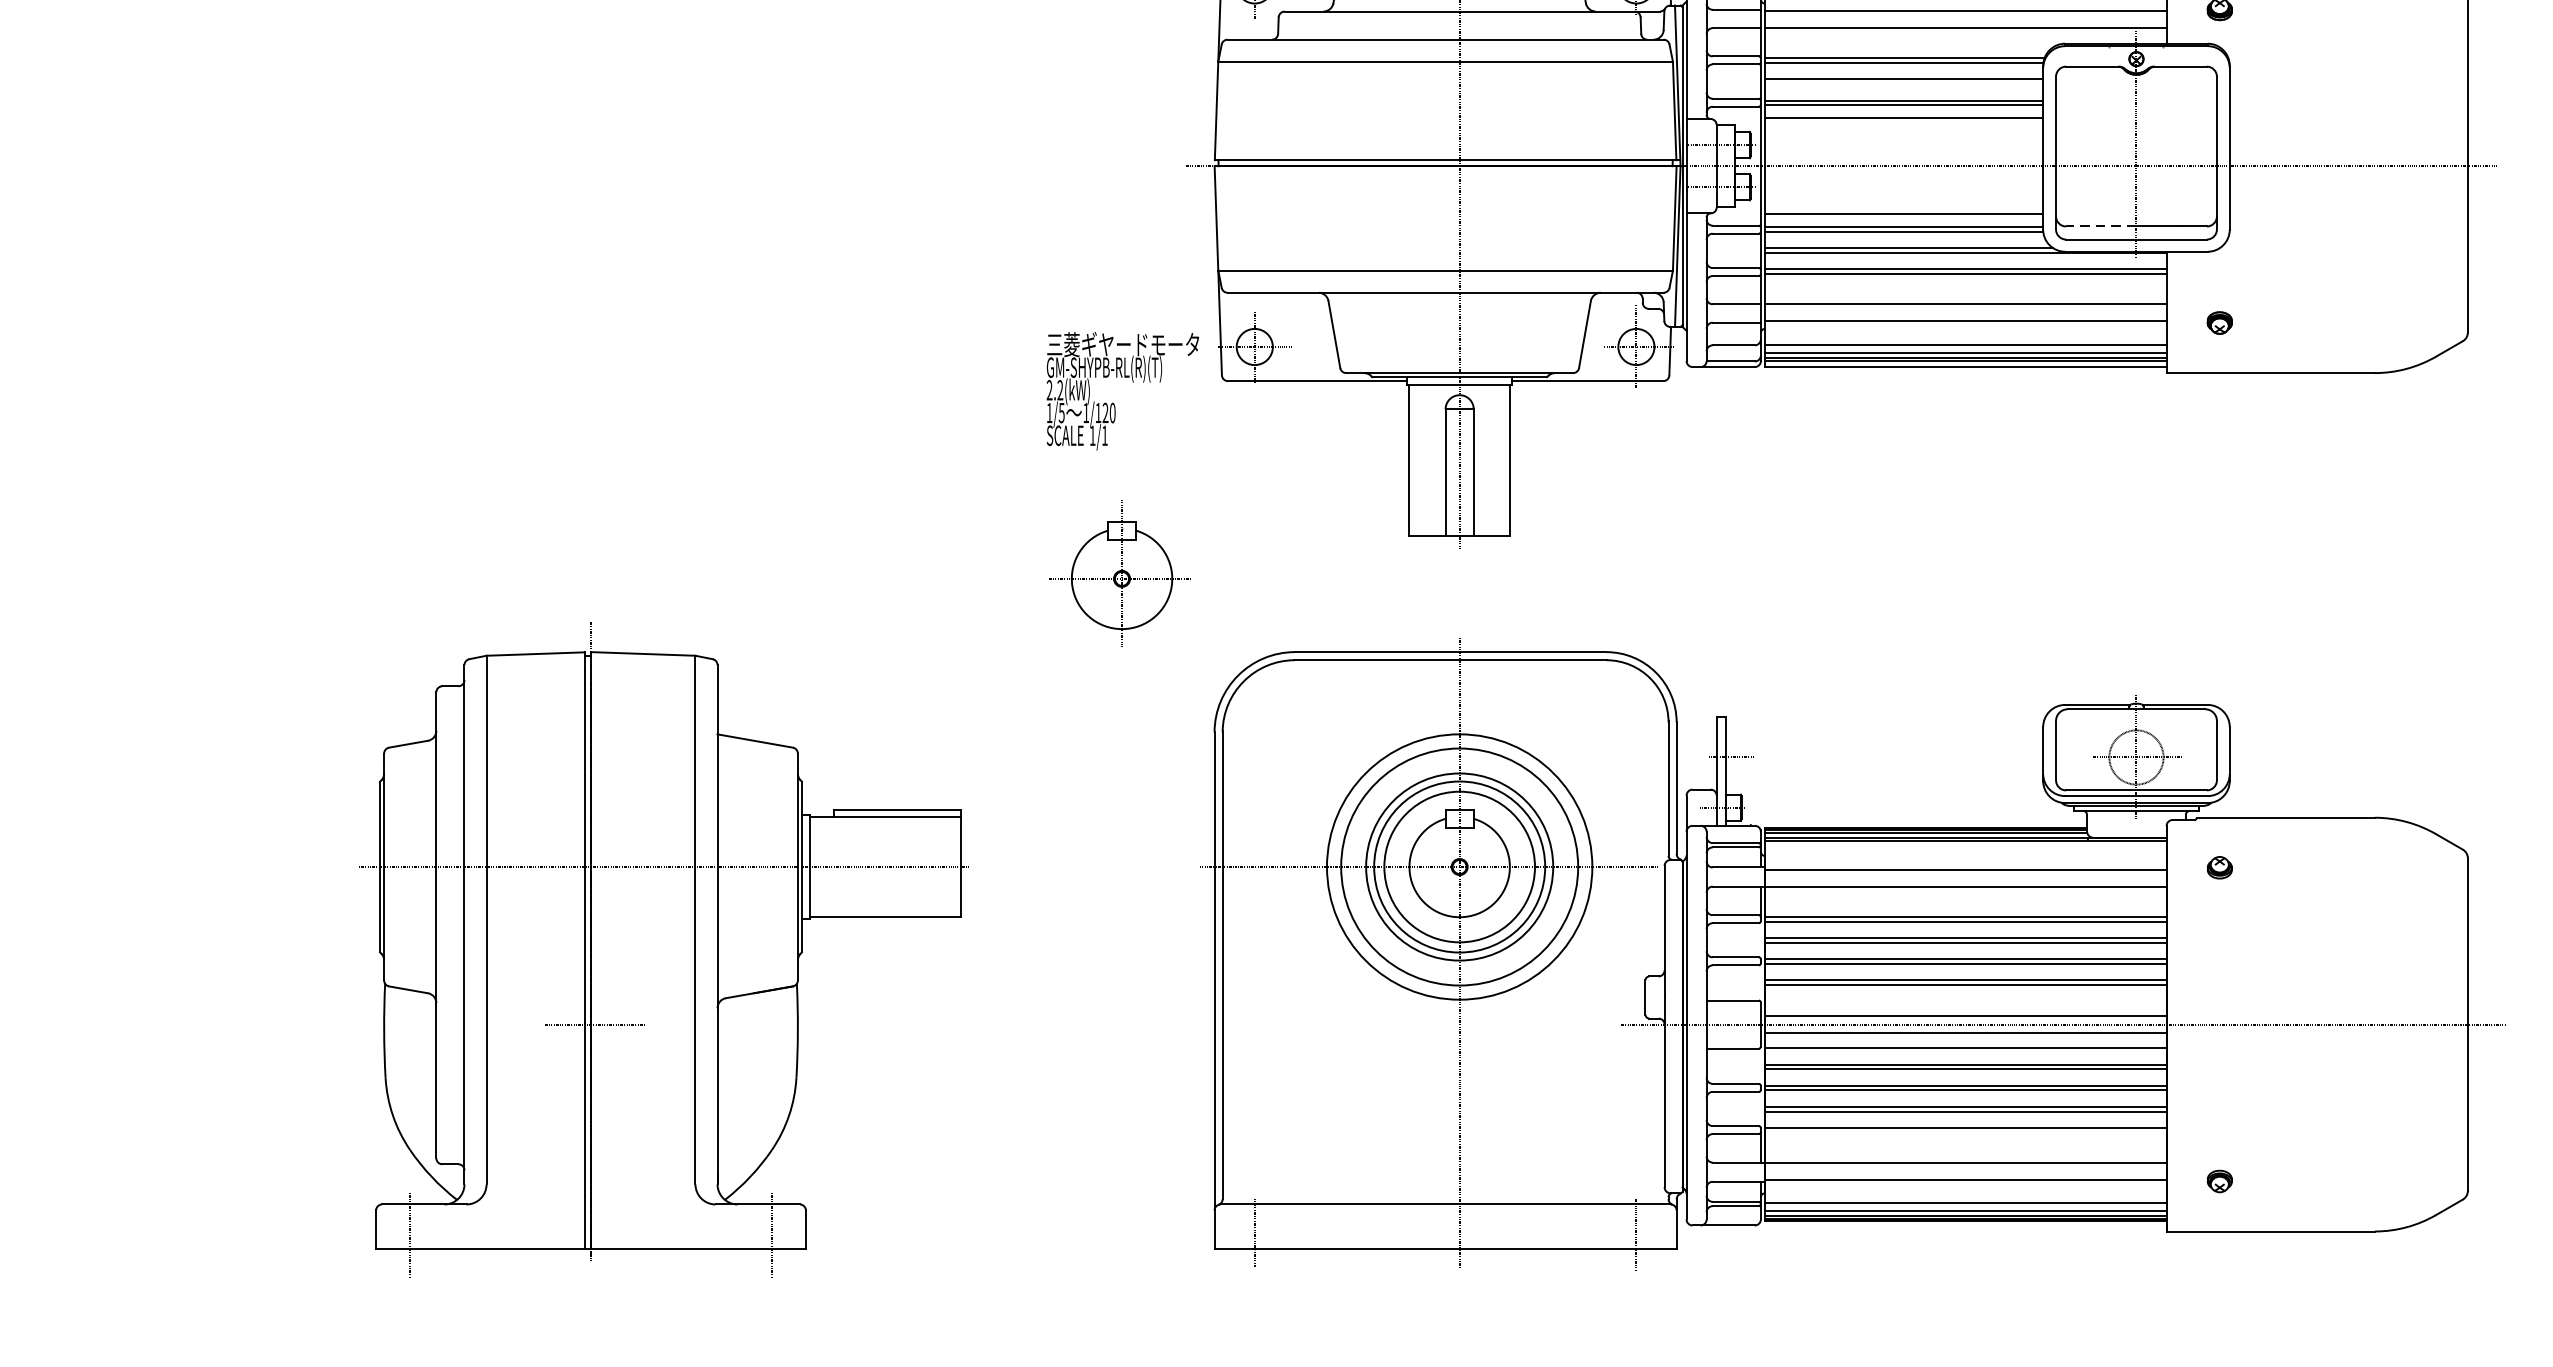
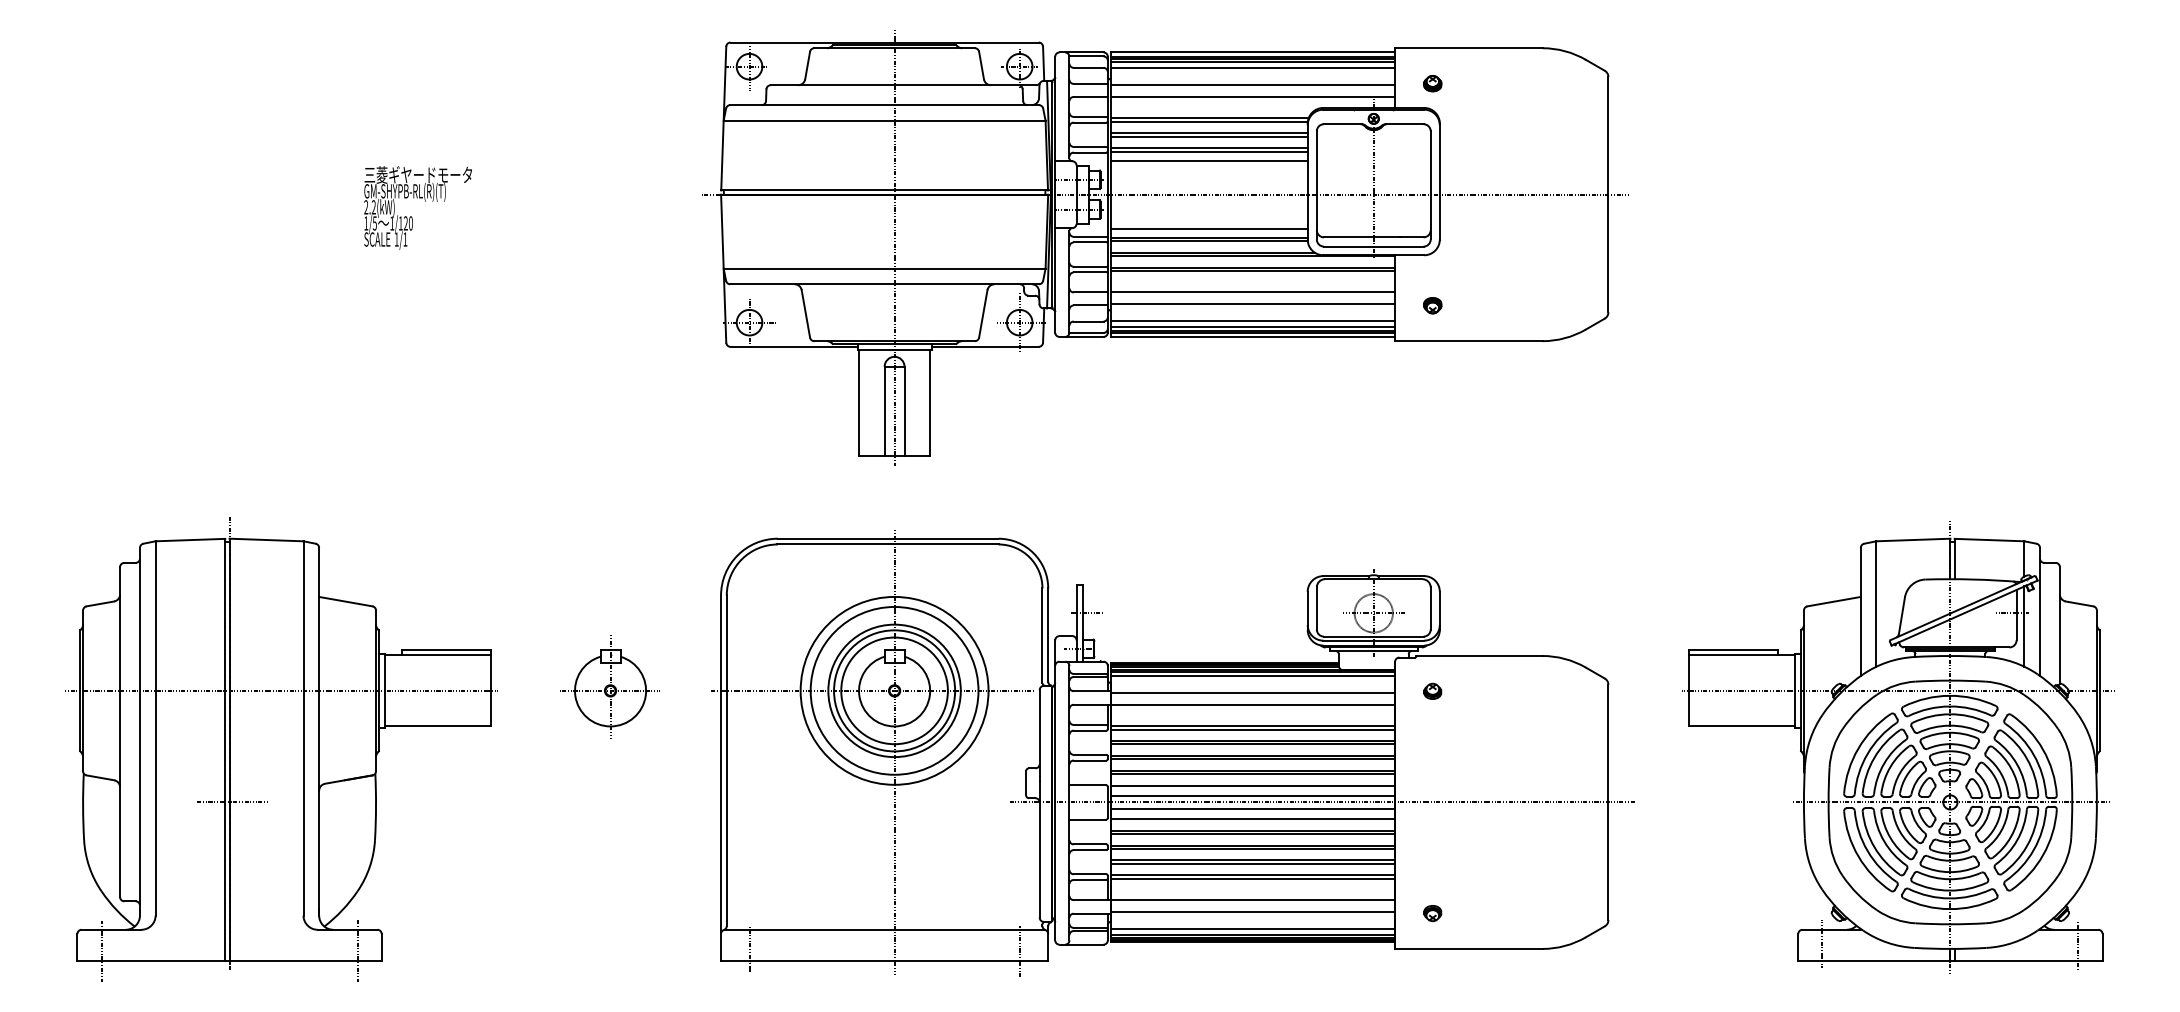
line: (1903, 84) -> (1208, 136), added
line: (2100, 226) -> (1348, 237), dashed -> solid
text: (1121, 390) -> (417, 207), moved
part: (1120, 572) -> (609, 686), moved
line: (1965, 845) -> (1252, 675), added
part: (664, 949) -> (281, 749), moved
line: (1965, 1000) -> (1252, 785), added
line: (1965, 1132) -> (1252, 878), added

